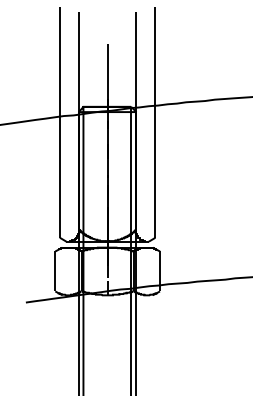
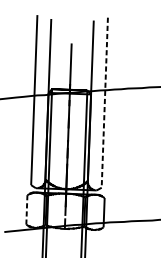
line: (155, 123) -> (104, 103), solid -> dashed
line: (55, 271) -> (27, 209), solid -> dashed

